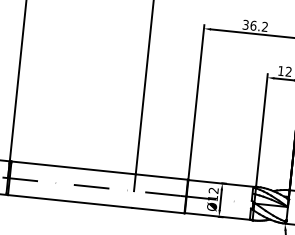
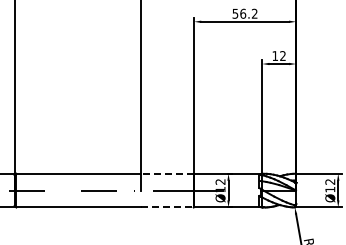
text: (246, 23) -> (235, 12), 36.2 -> 56.2
line: (161, 176) -> (167, 173), solid -> dashed
line: (159, 210) -> (168, 207), solid -> dashed

